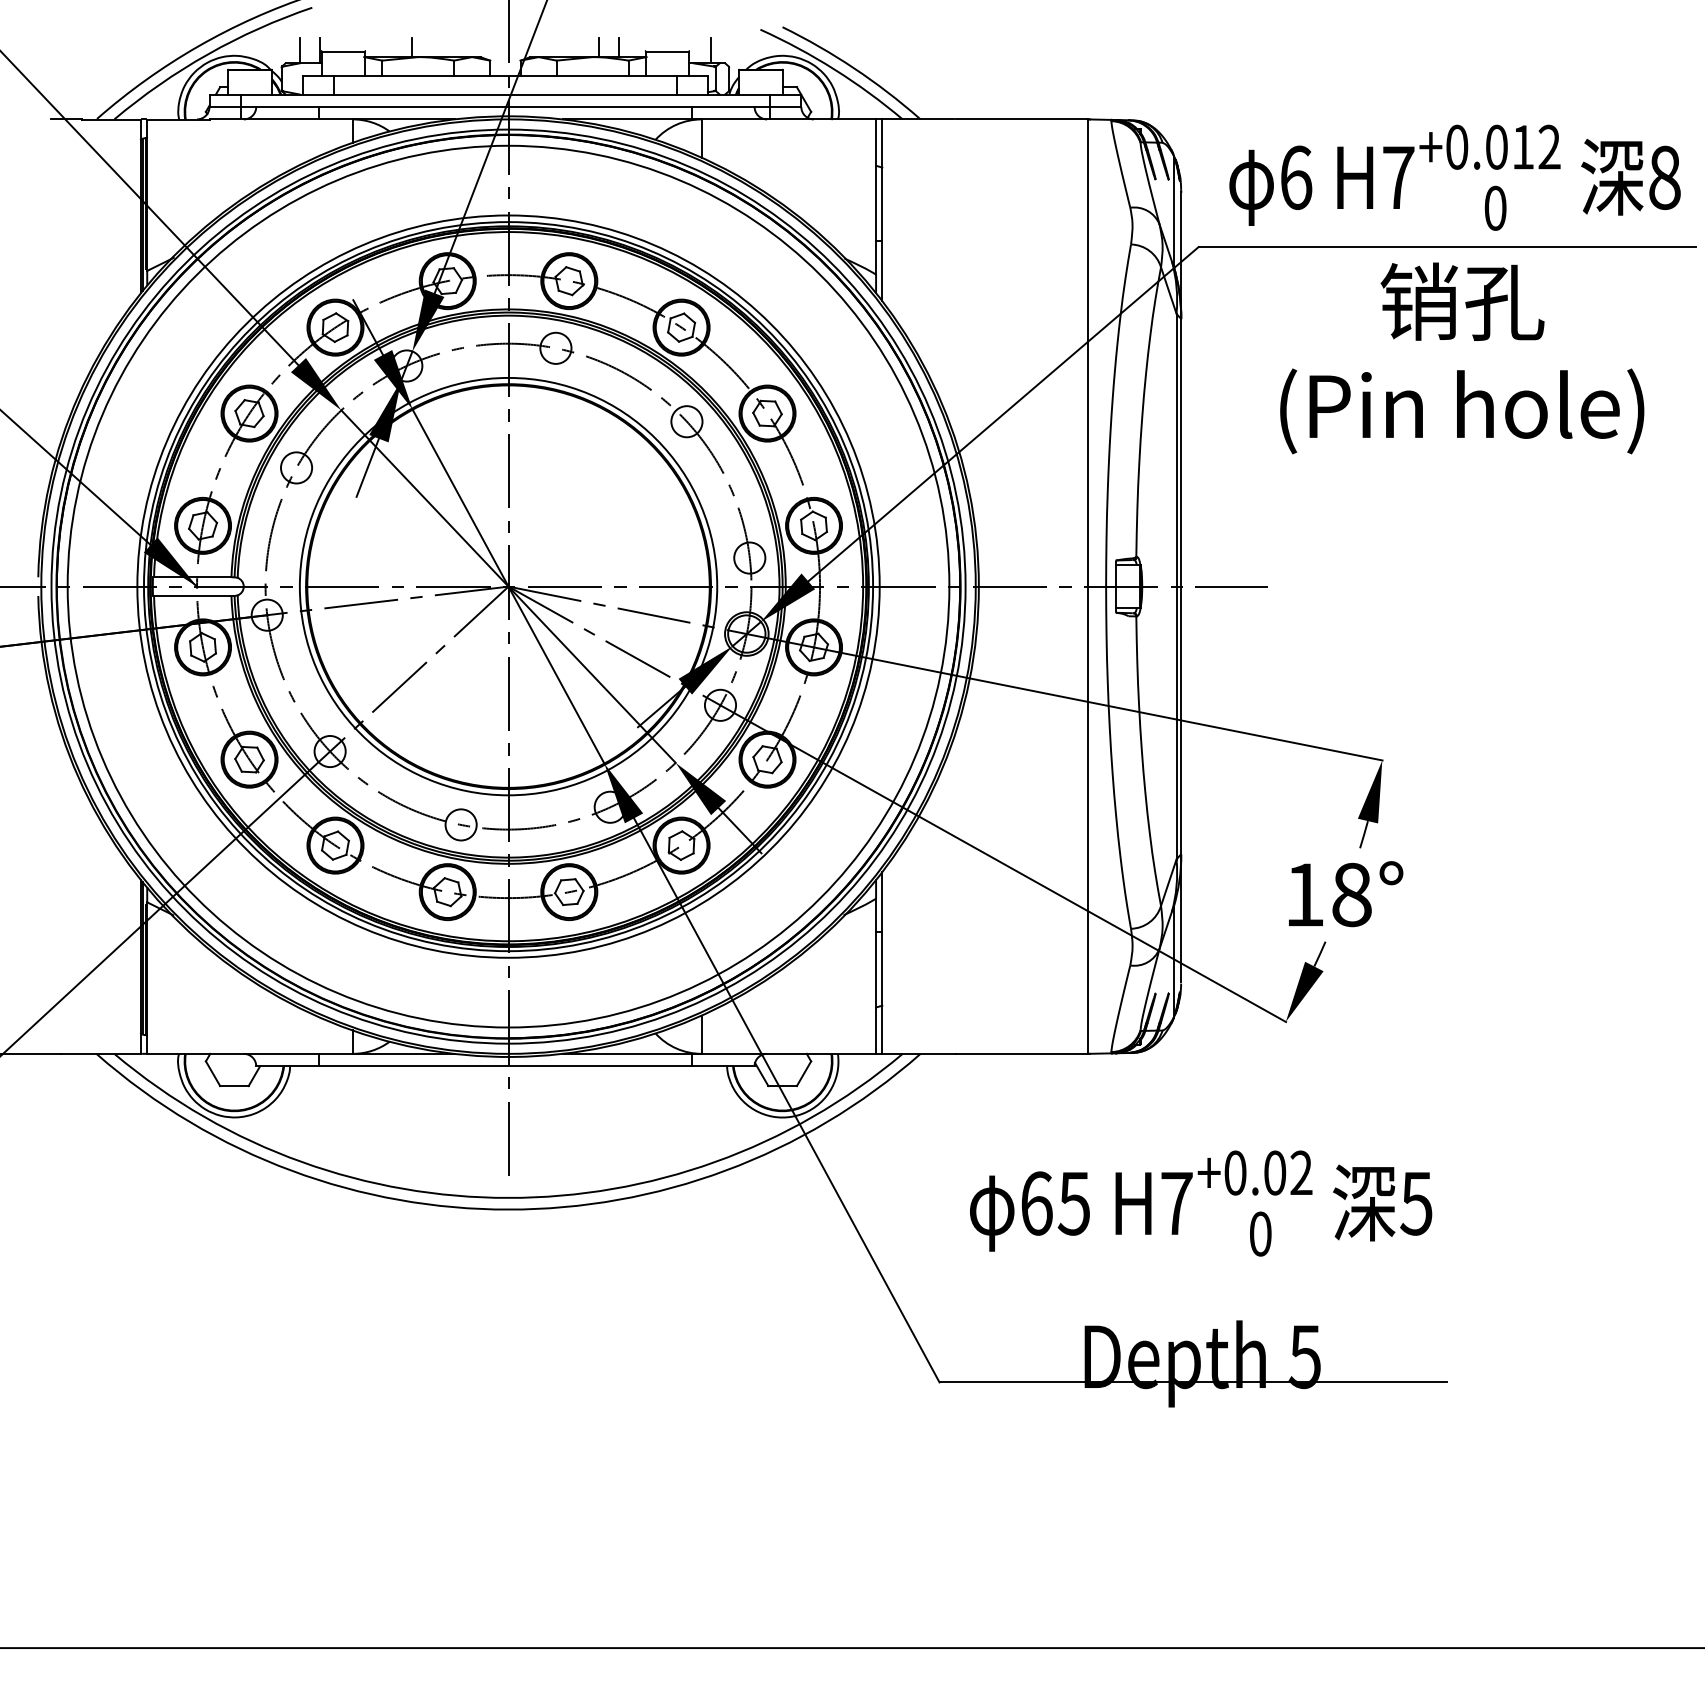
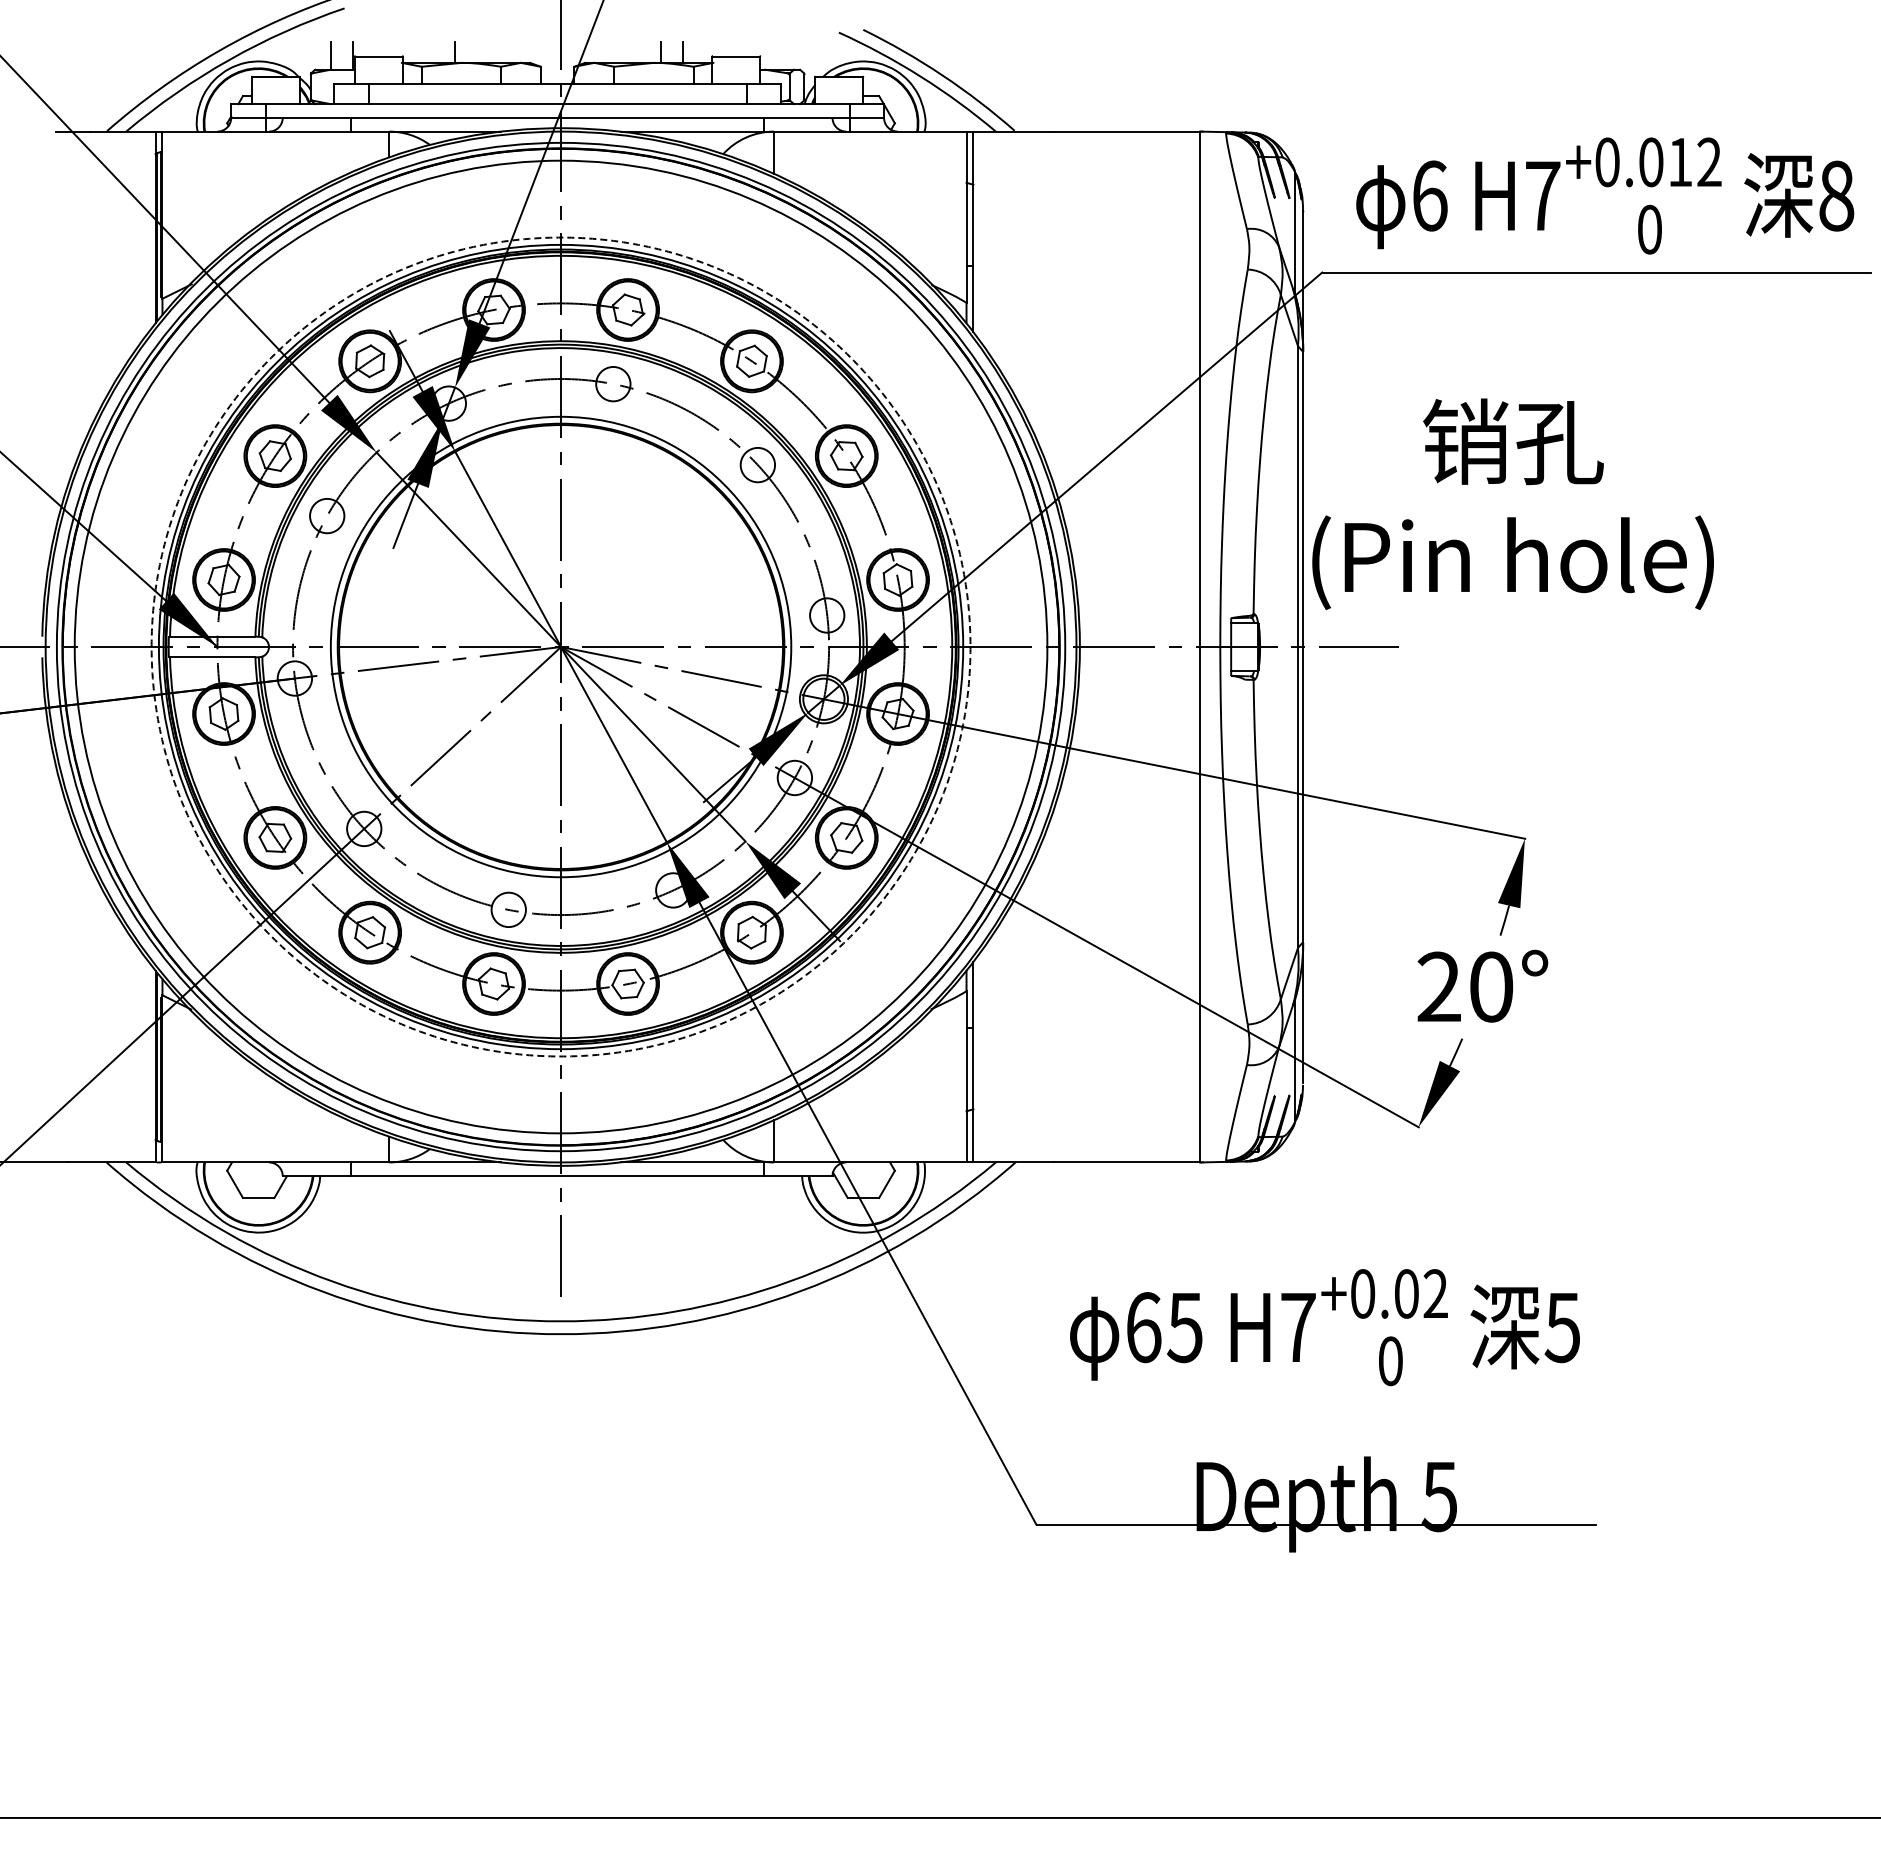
line: (711, 50) -> (784, 55), removed
text: (1461, 357) -> (1512, 503), moved
circle: (508, 586) -> (560, 646), solid -> dashed
text: (1328, 894) -> (1465, 986), 18° -> 20°

